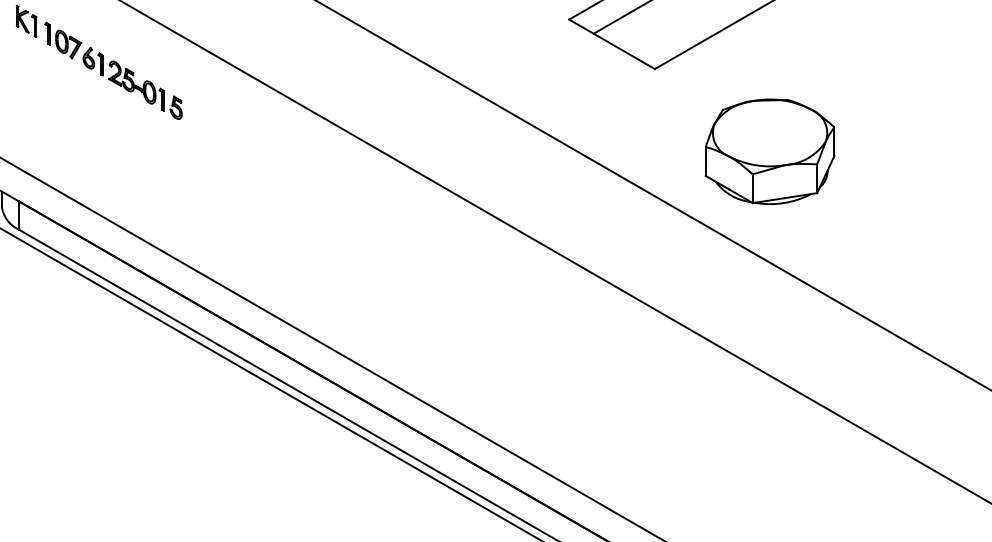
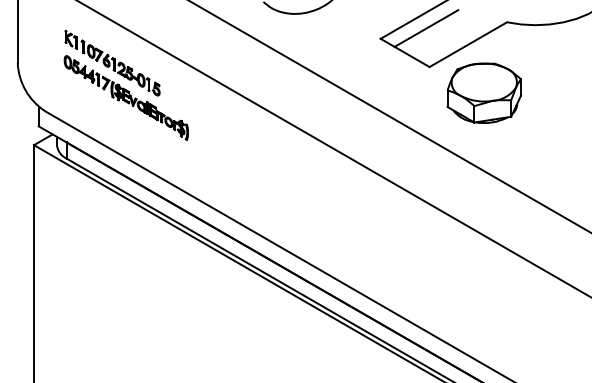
part: (121, 124) -> (125, 98), added
part: (768, 150) -> (483, 92), moved

